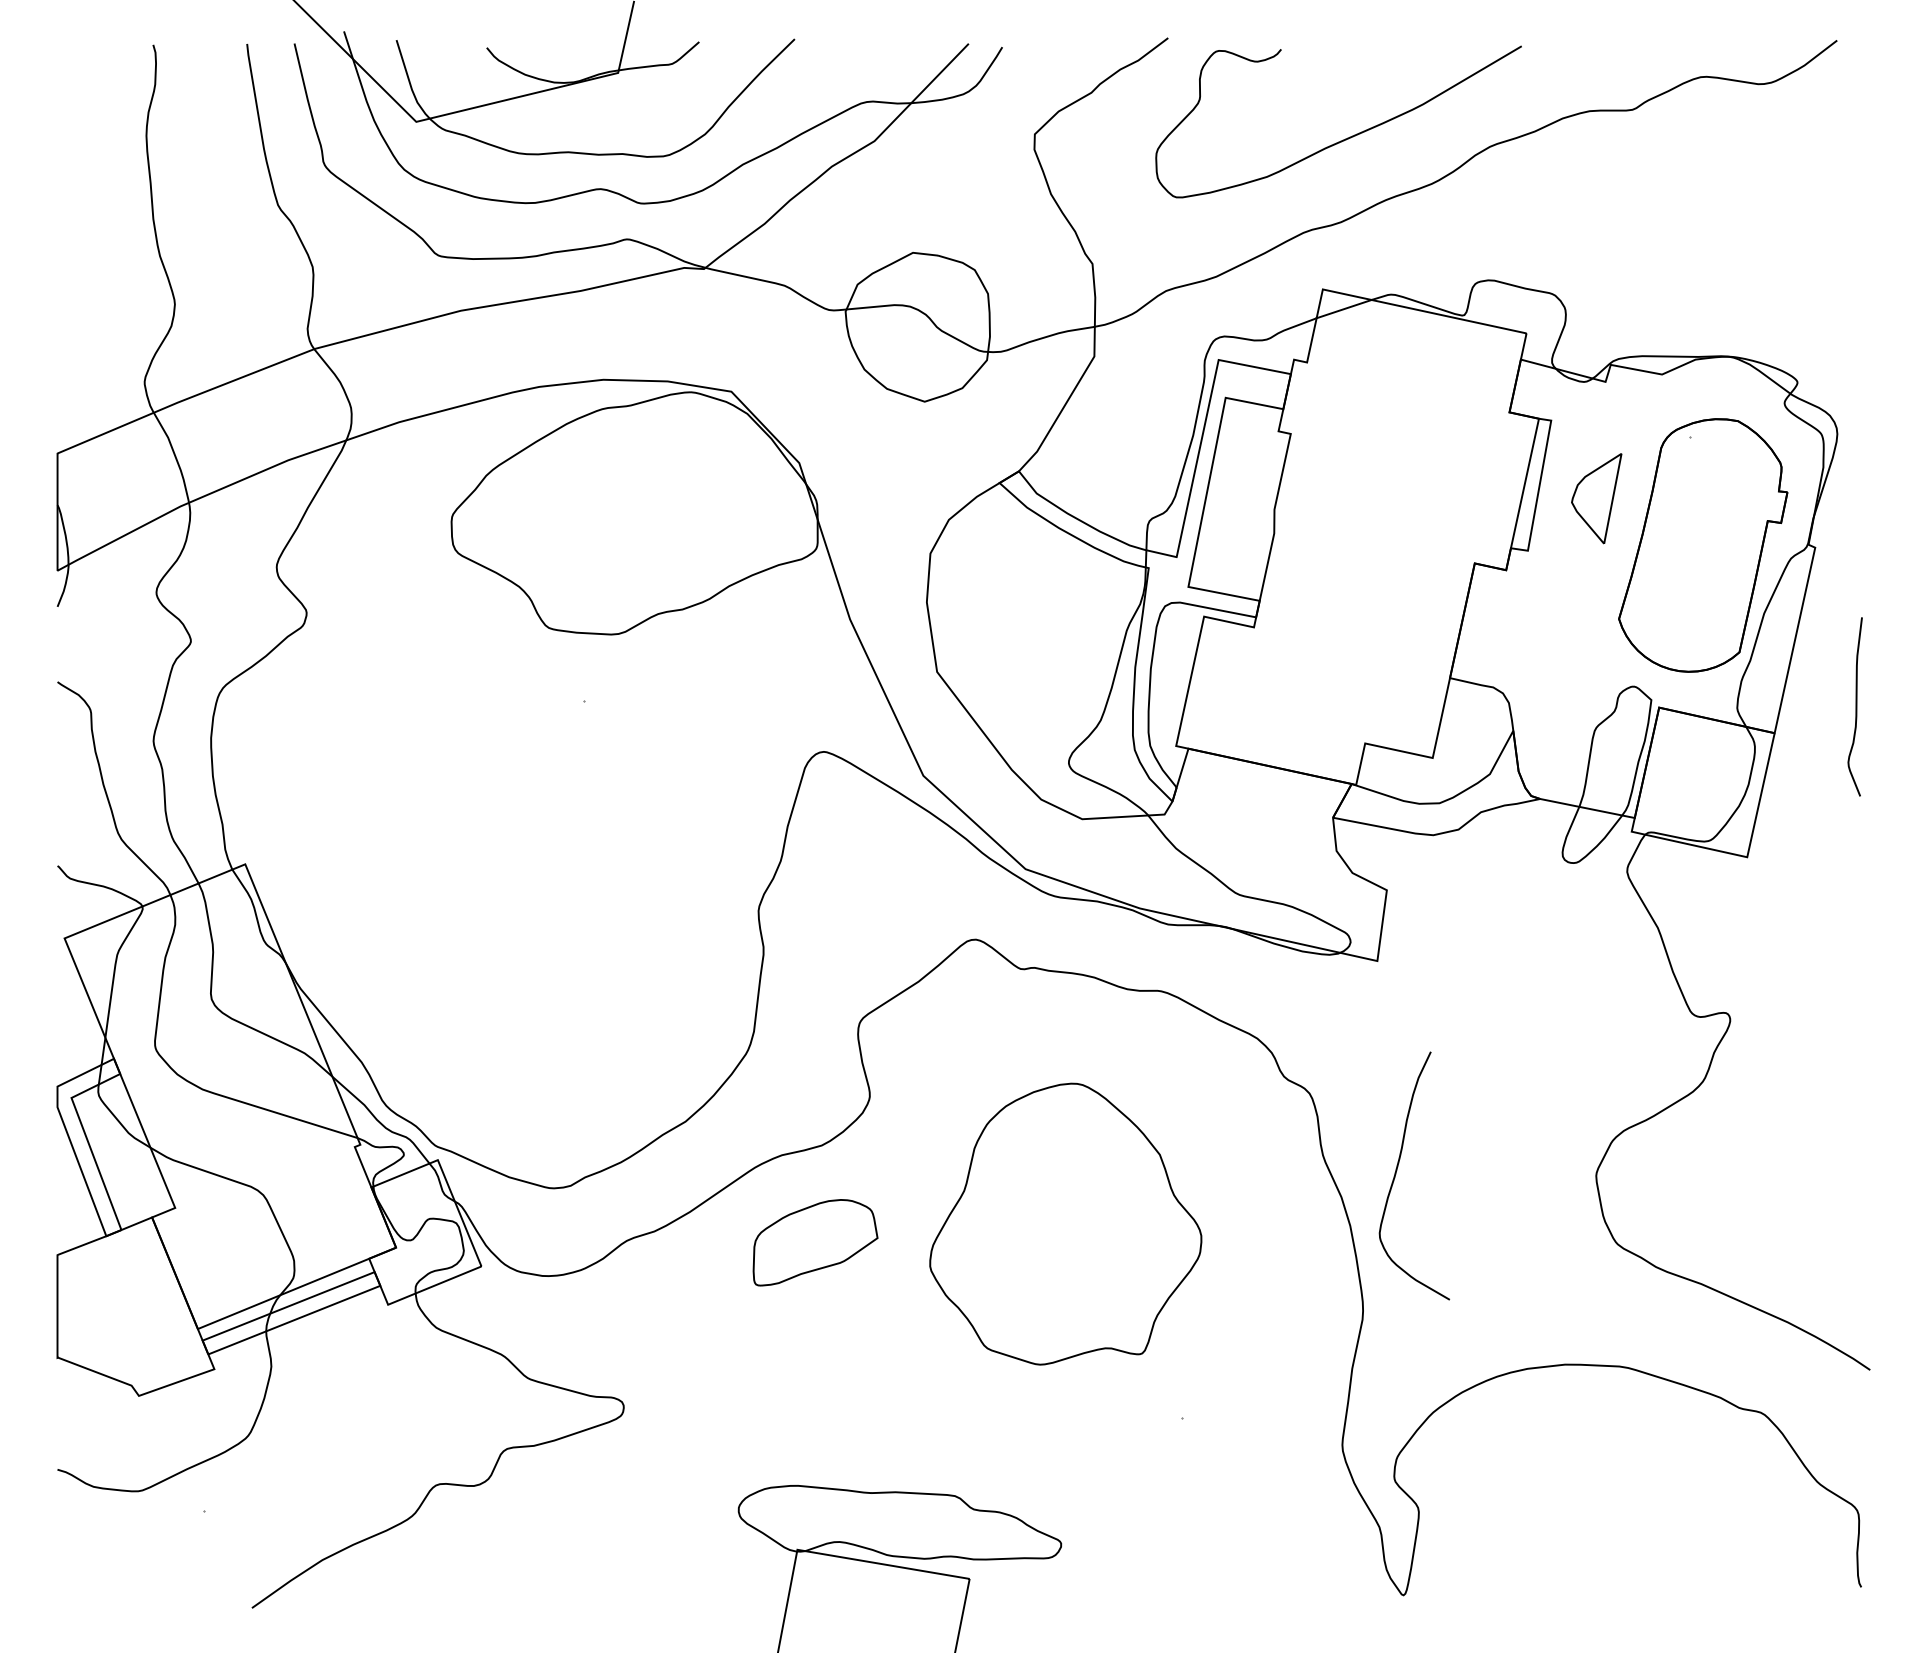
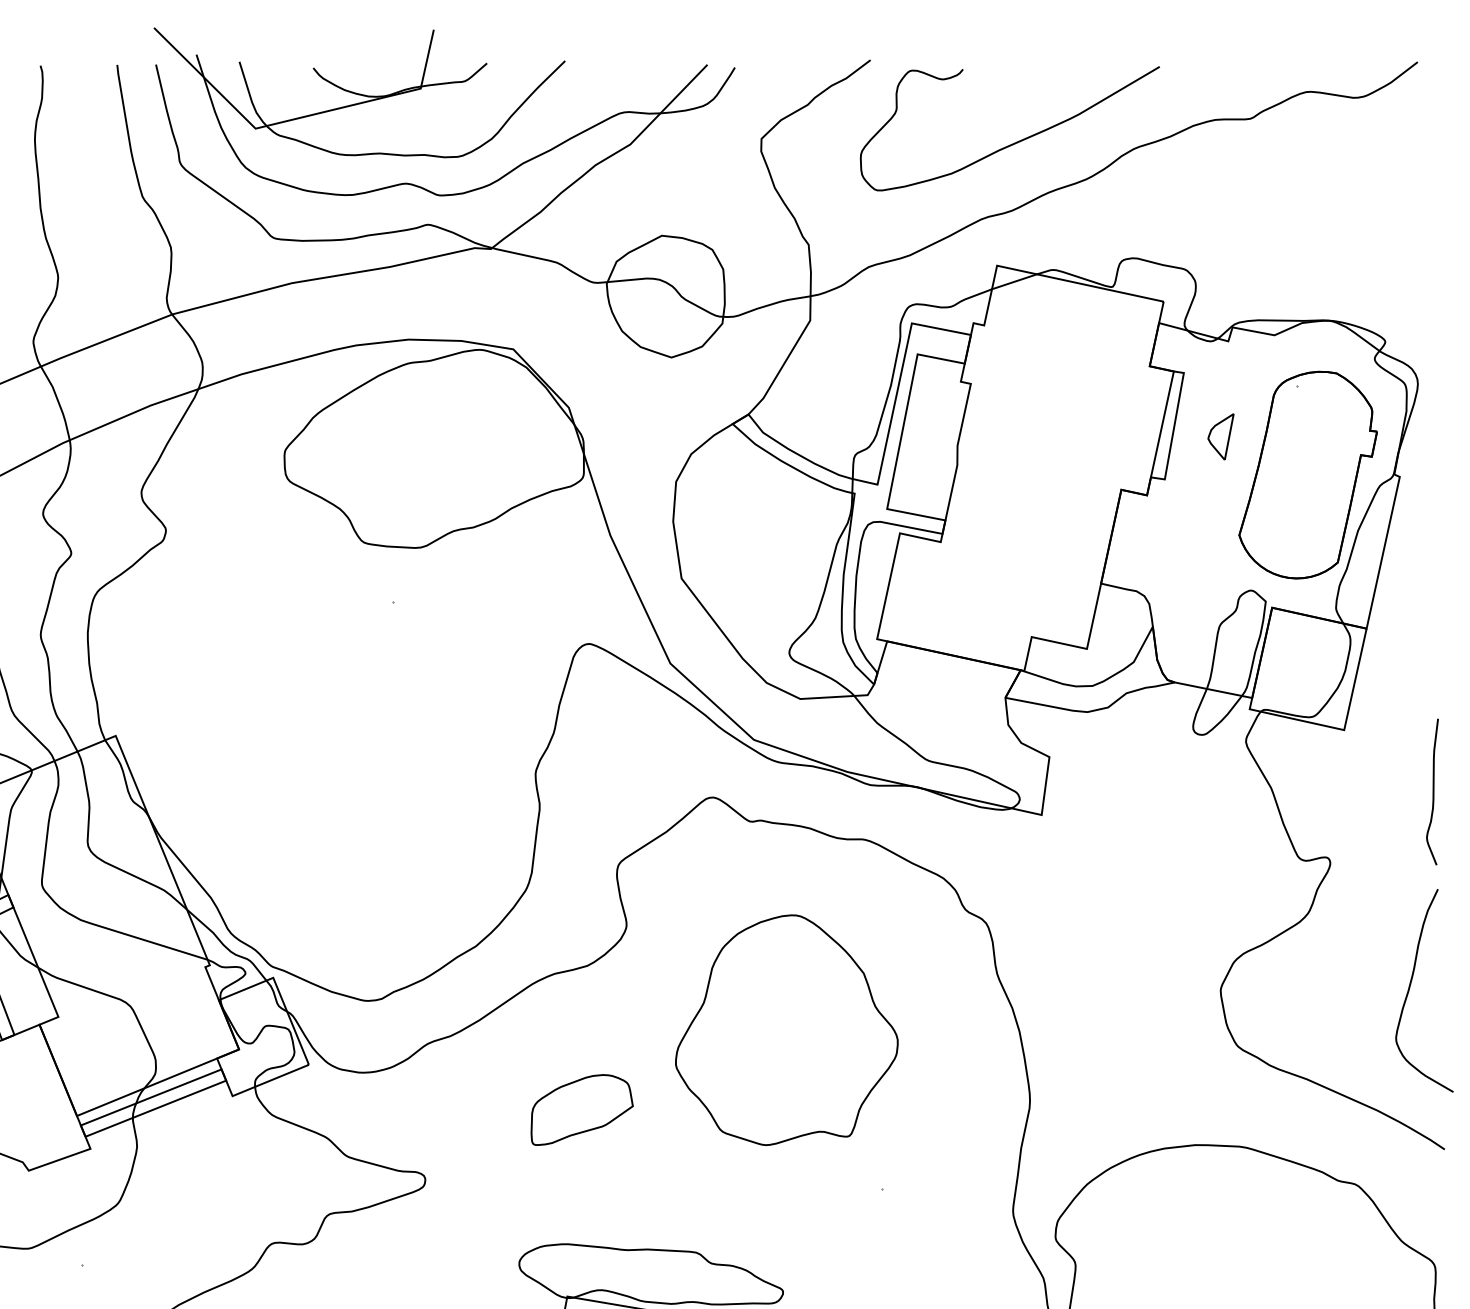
part: (1596, 498) -> (1220, 436), size x0.62
curve: (1855, 706) -> (1432, 791), moved
curve: (1397, 1170) -> (1410, 986), moved
part: (815, 1242) -> (582, 1109), moved

